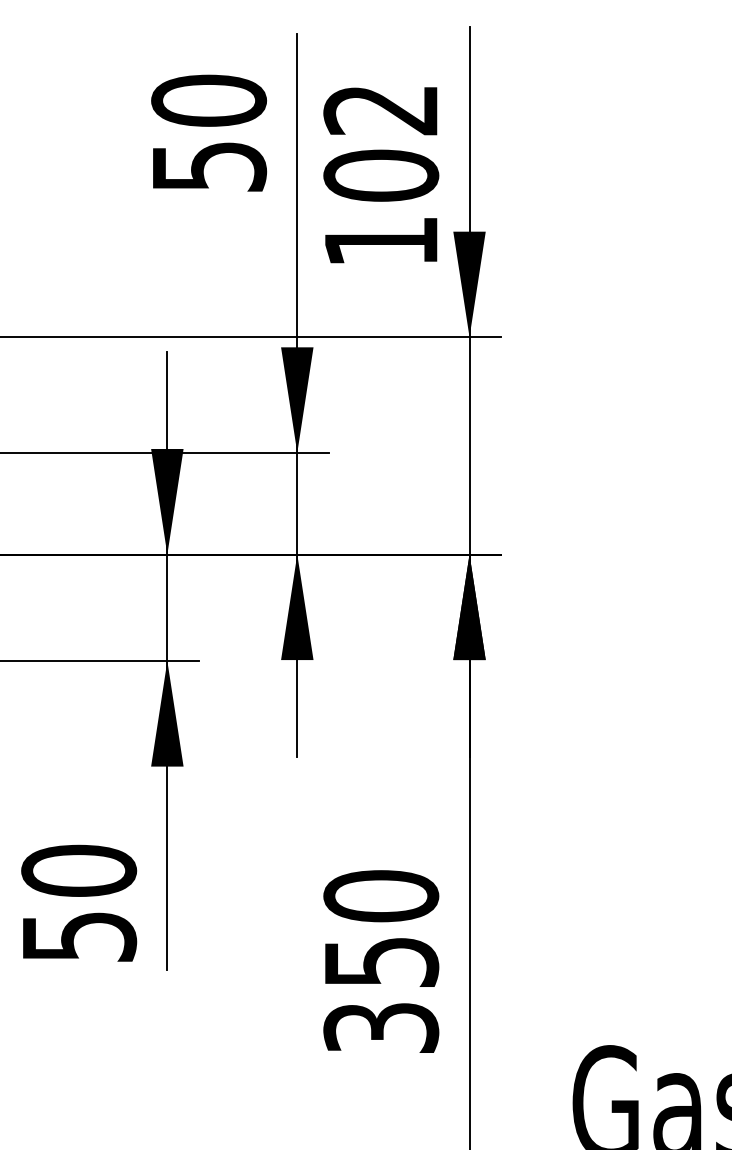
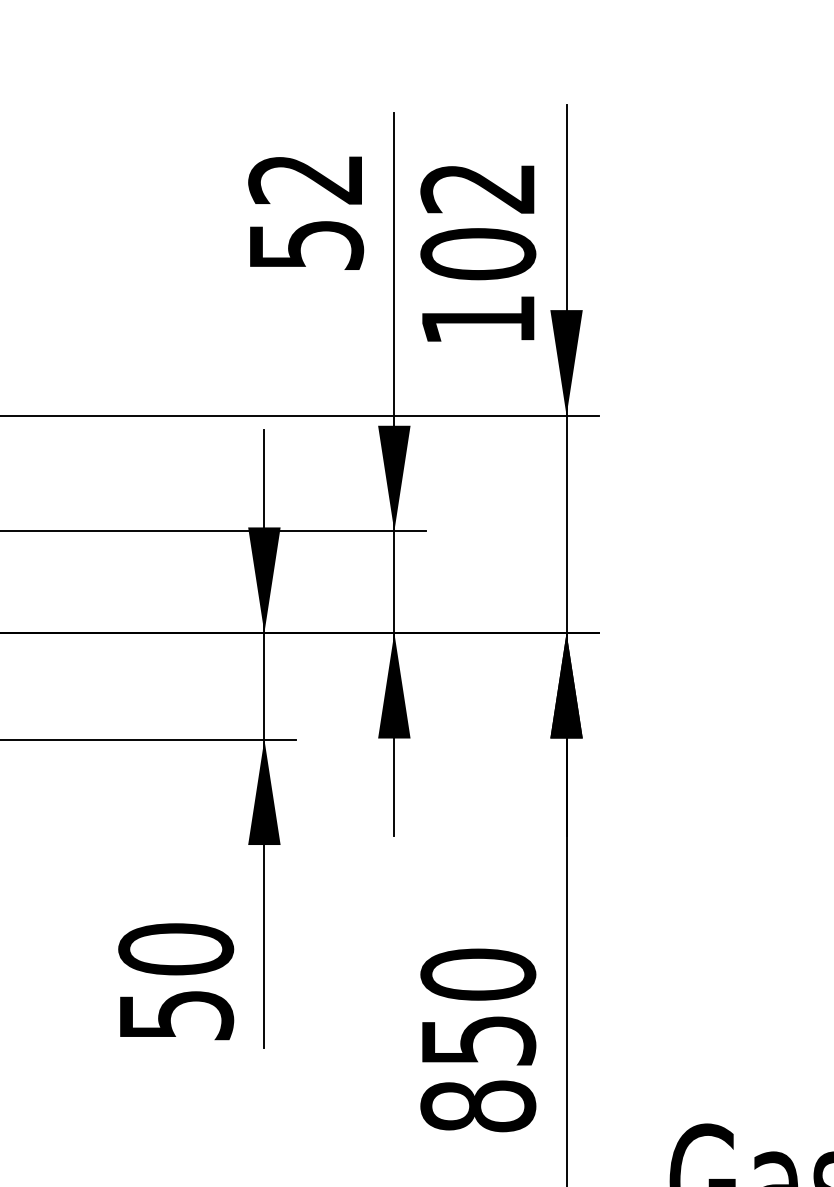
text: (209, 101) -> (306, 179), 50 -> 52
text: (381, 1028) -> (478, 1106), 350 -> 850

